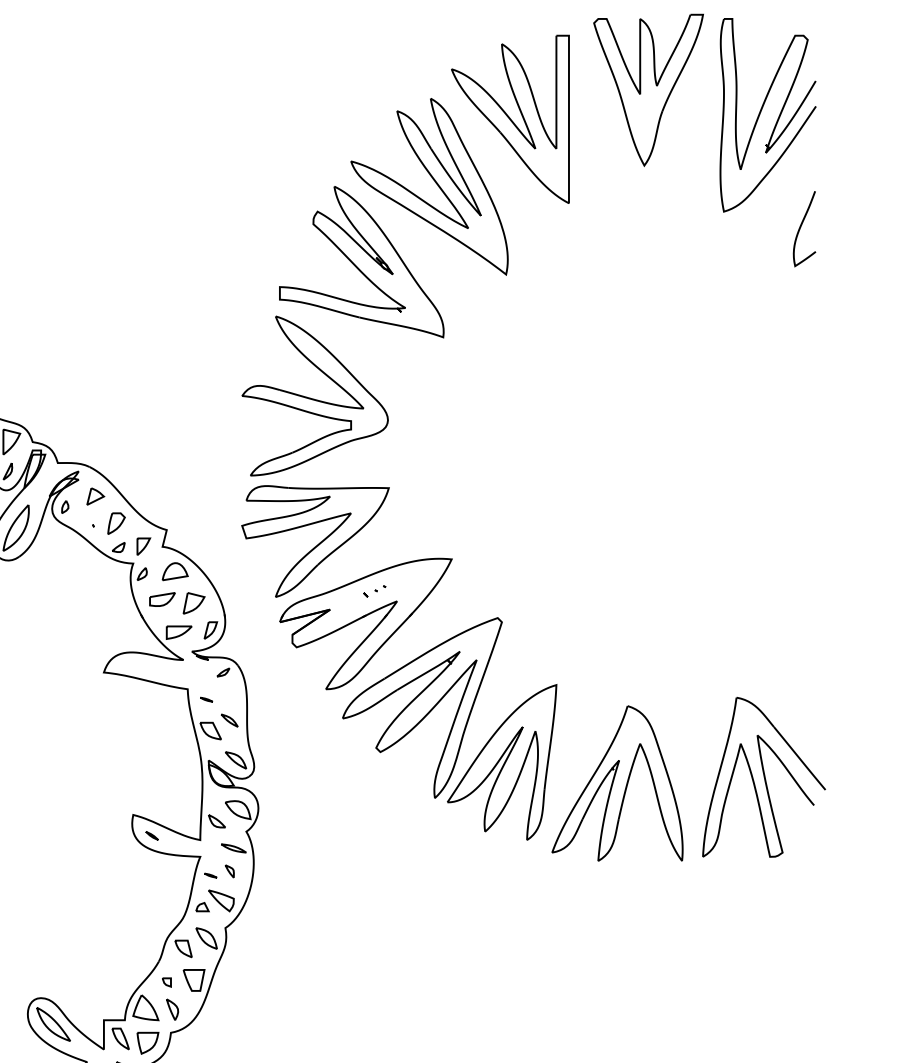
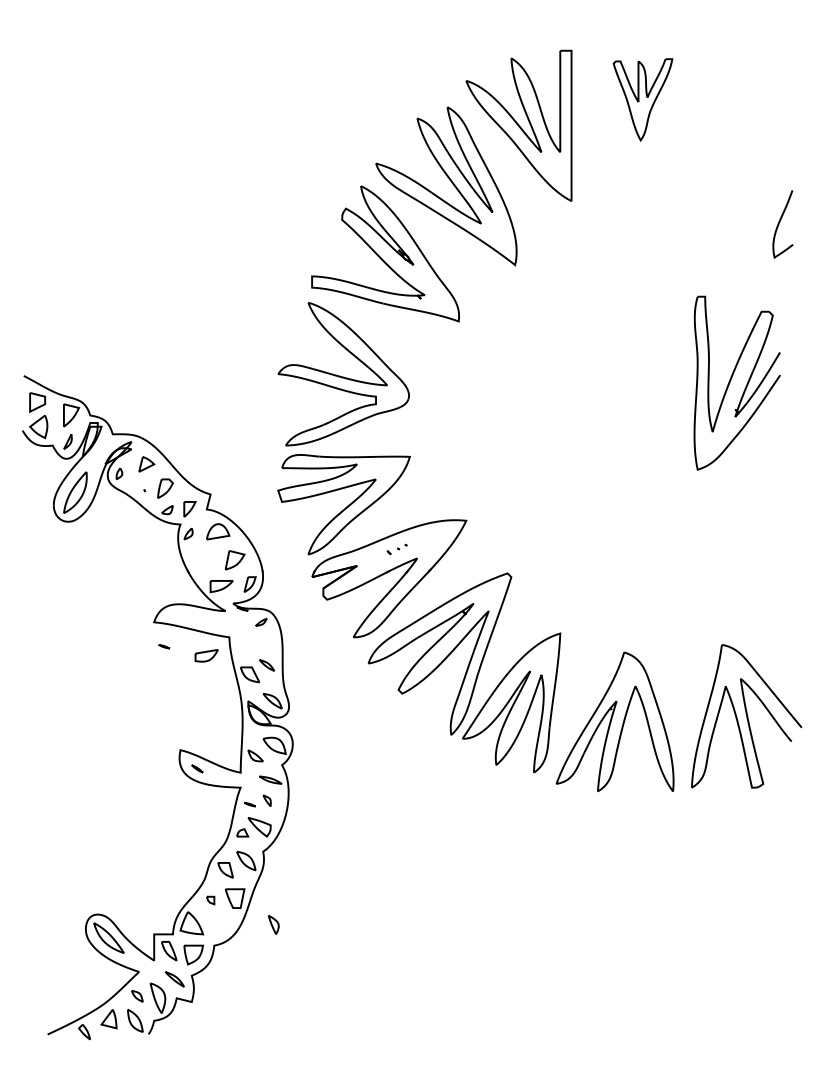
part: (648, 90) -> (642, 99), size x0.6
part: (767, 114) -> (736, 382), moved
part: (162, 599) -> (206, 655), moved
part: (206, 699) -> (164, 646), moved
part: (172, 1009) -> (273, 924), moved

